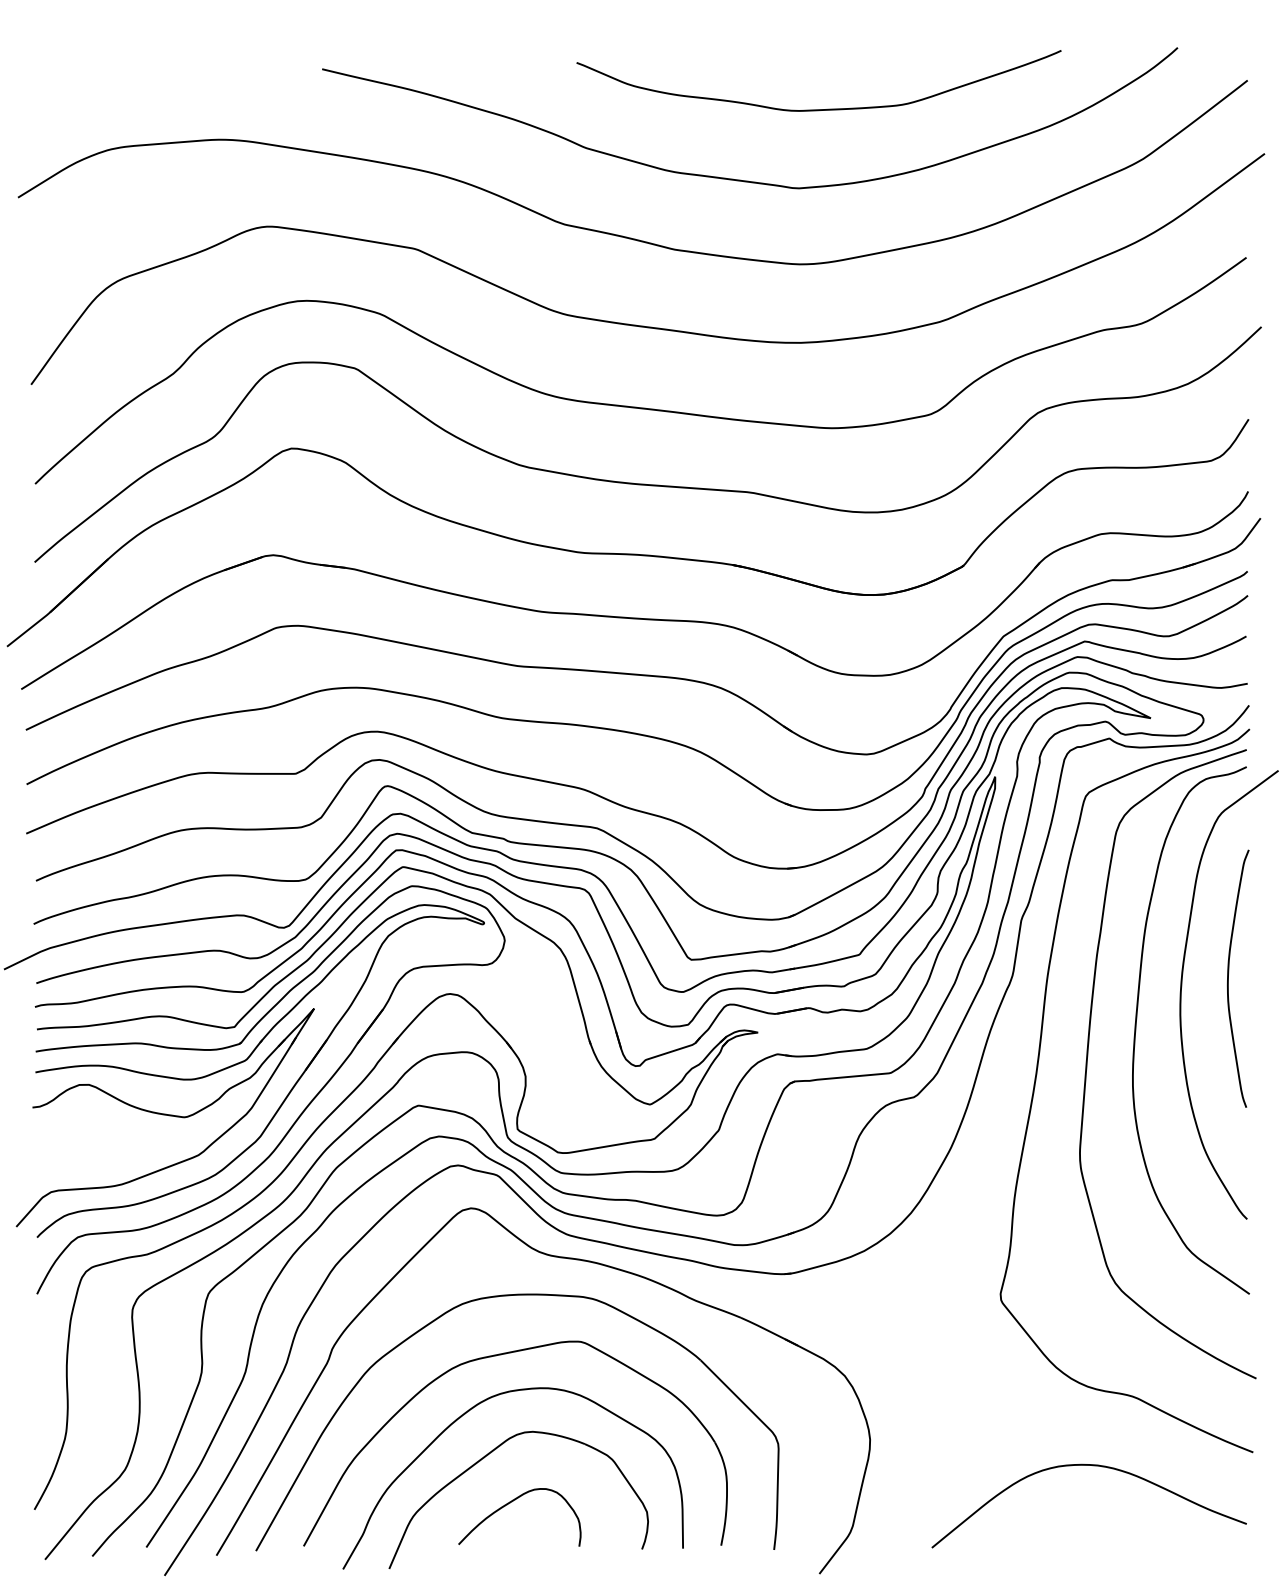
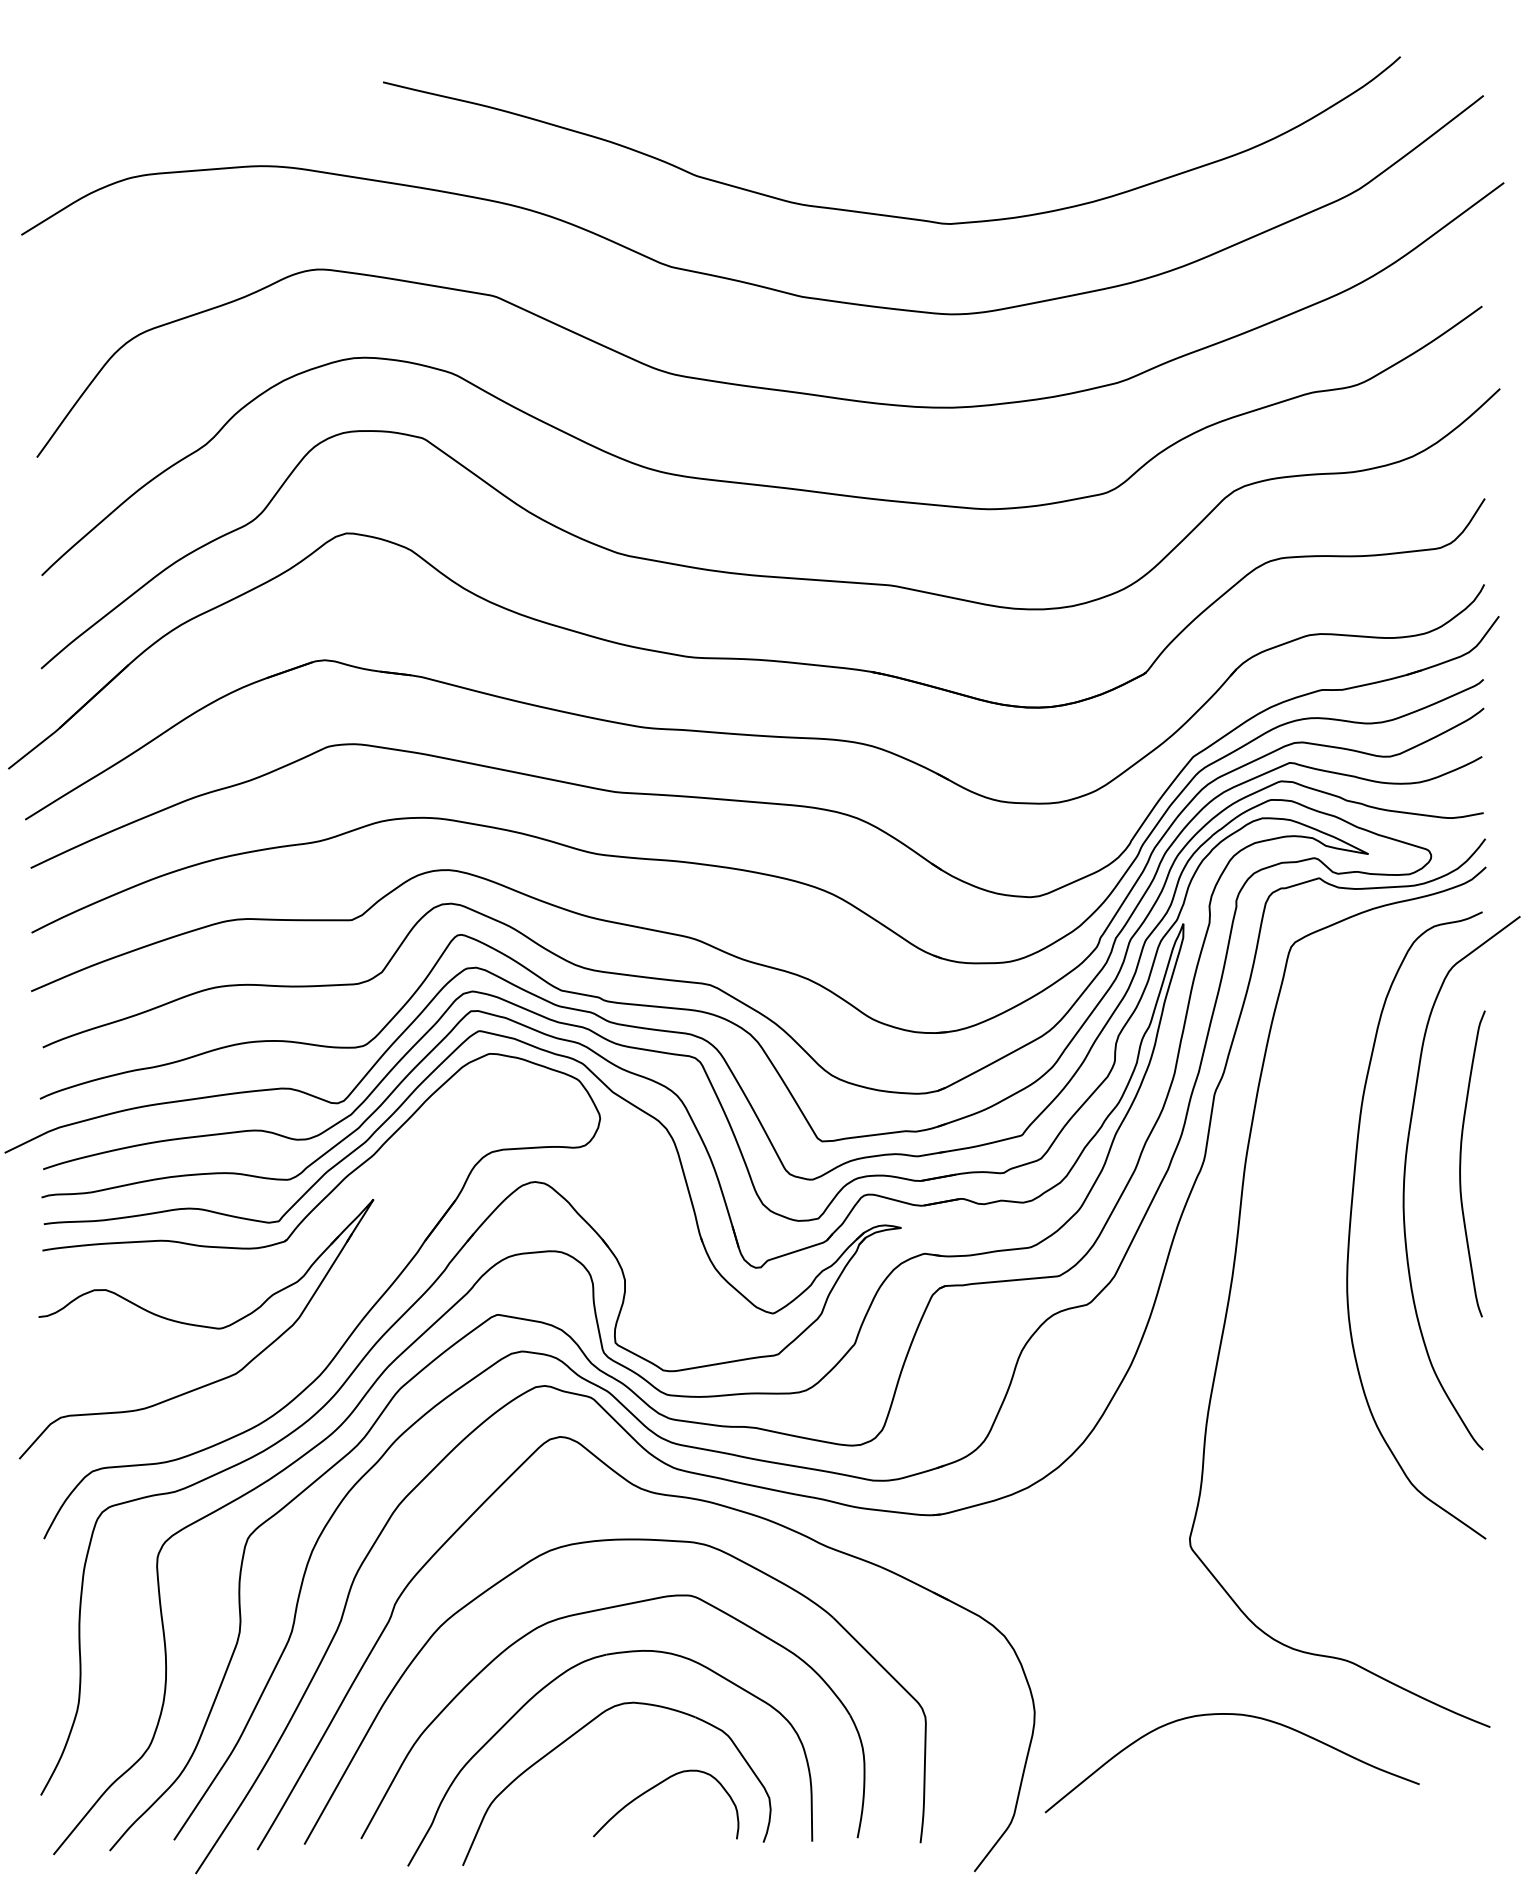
curve: (822, 108) -> (978, 129), removed
part: (248, 1059) -> (295, 1259), removed
curve: (1087, 1063) -> (1293, 1264), removed
curve: (1090, 1466) -> (1233, 1715), moved
curve: (510, 1503) -> (655, 1787), moved

